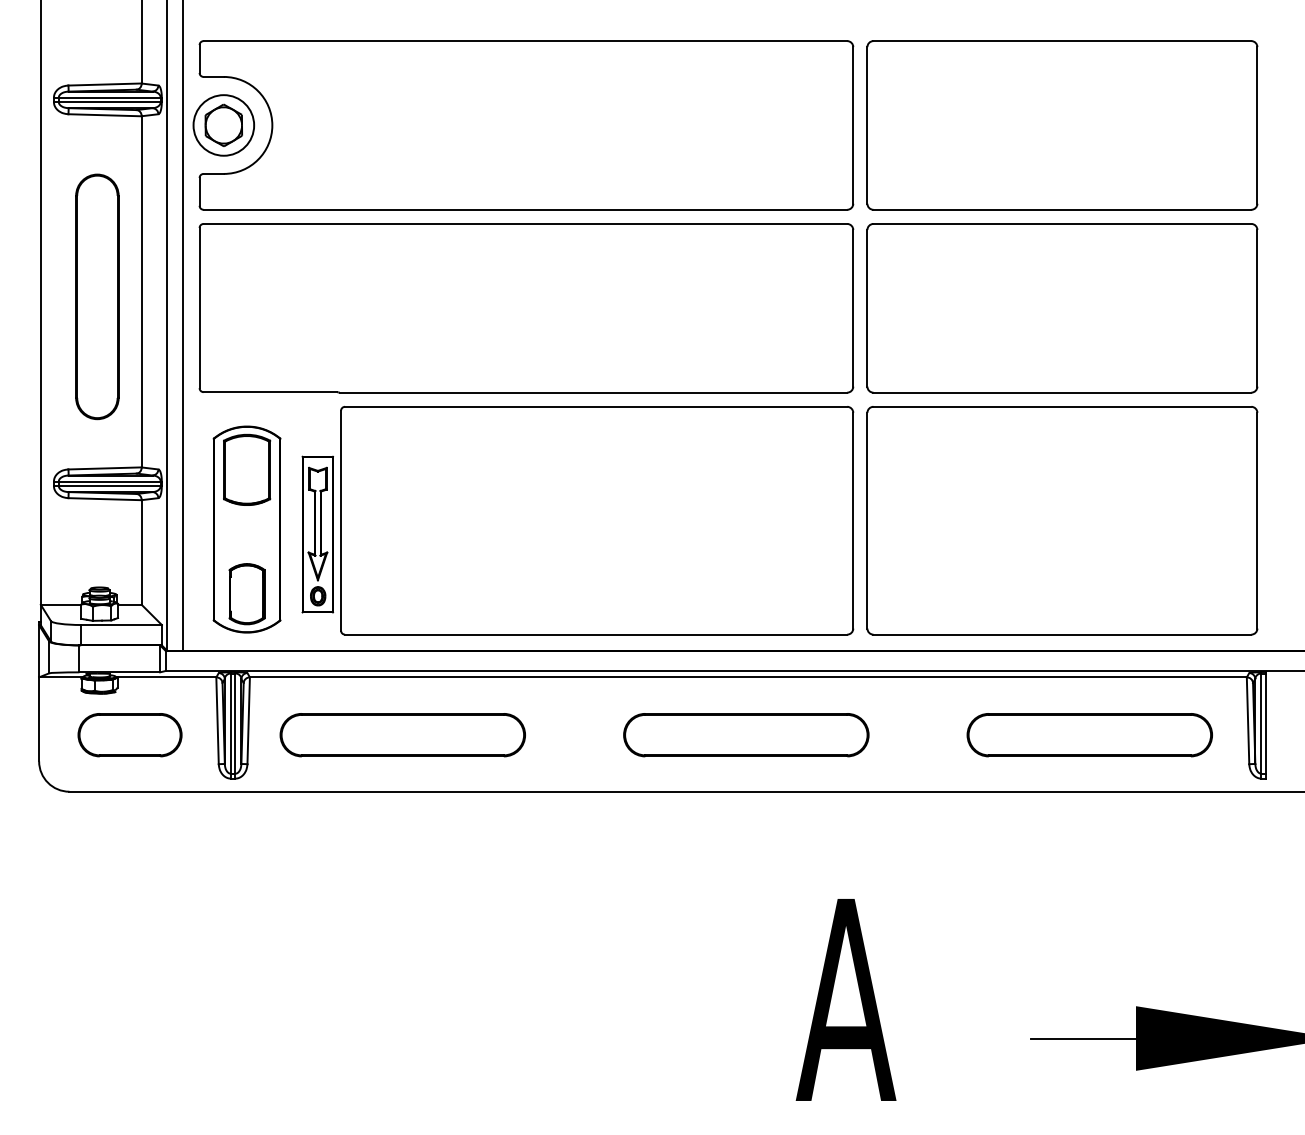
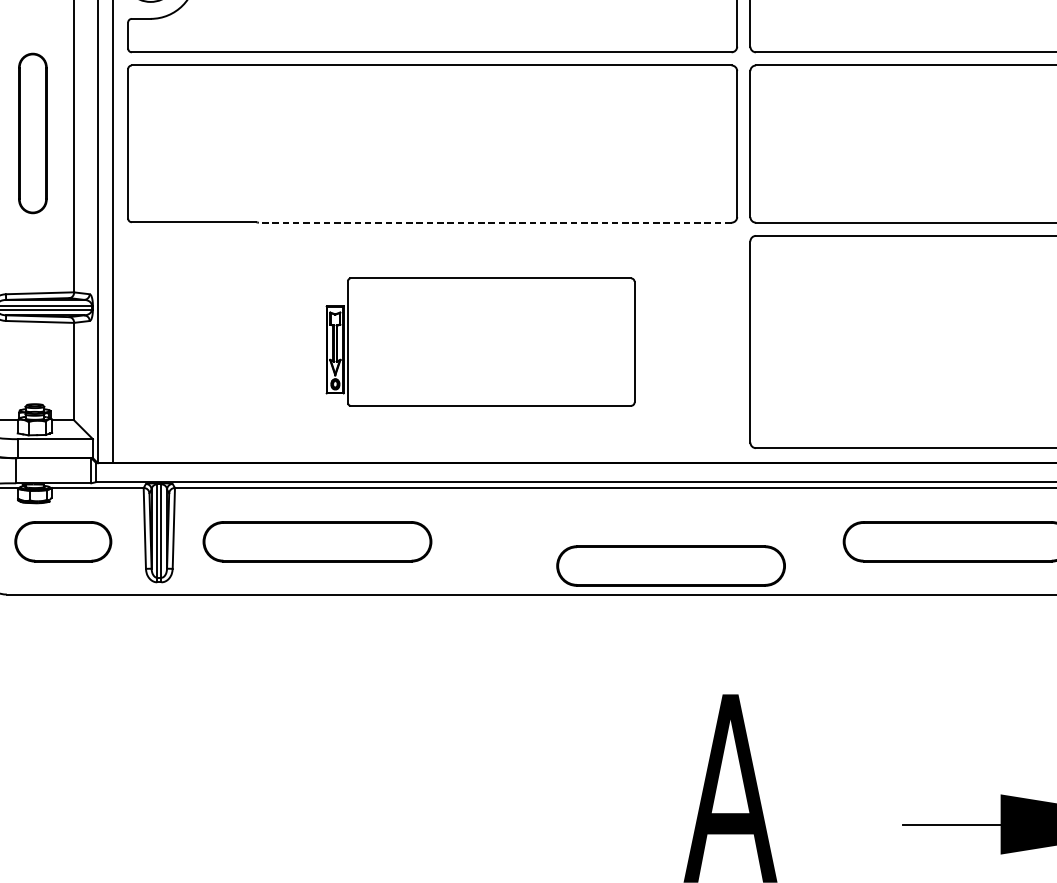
part: (97, 296) -> (32, 133), size x0.7
line: (593, 392) -> (495, 222), solid -> dashed
part: (577, 520) -> (480, 341), size x0.6
part: (246, 529) -> (171, 350), removed
part: (746, 735) -> (671, 566), moved

